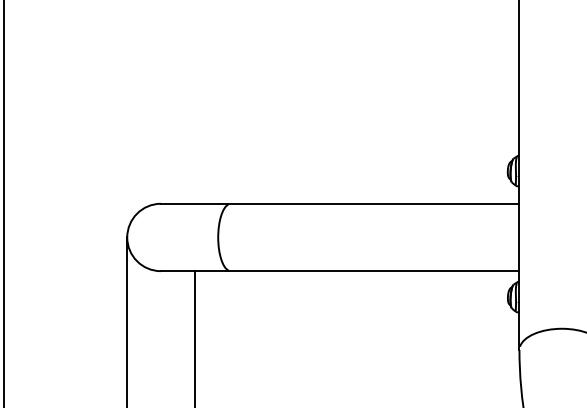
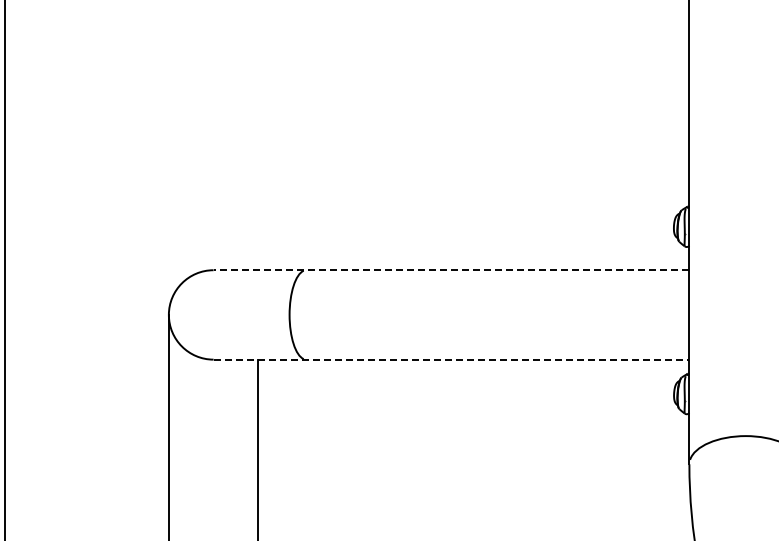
line: (340, 204) -> (451, 270), solid -> dashed
line: (340, 271) -> (451, 359), solid -> dashed

